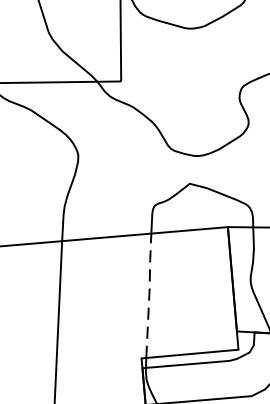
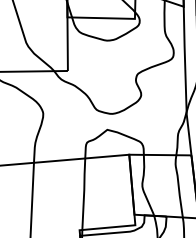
line: (150, 292) -> (84, 192), dashed -> solid

